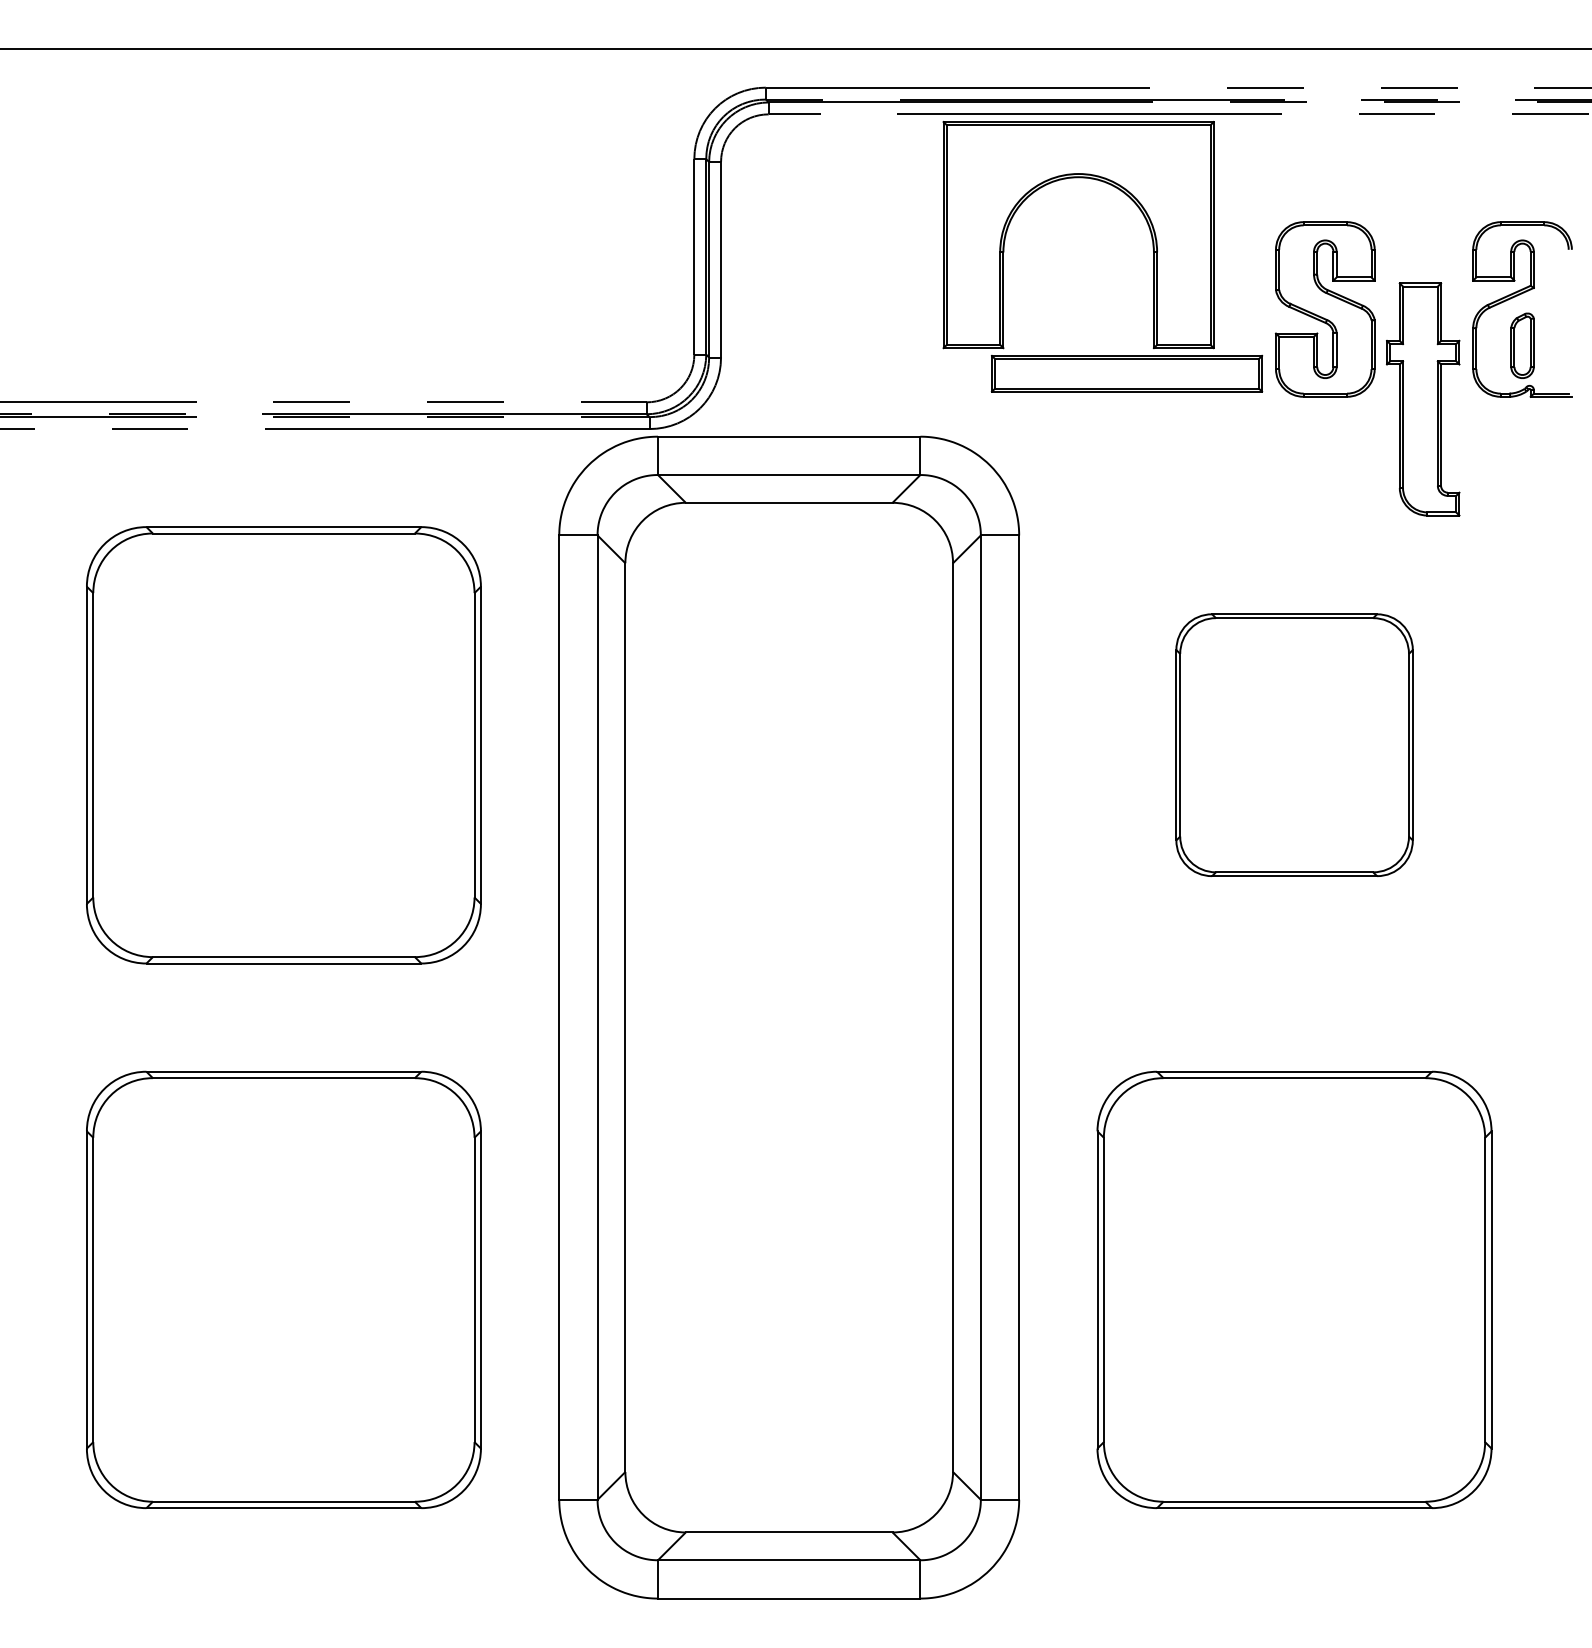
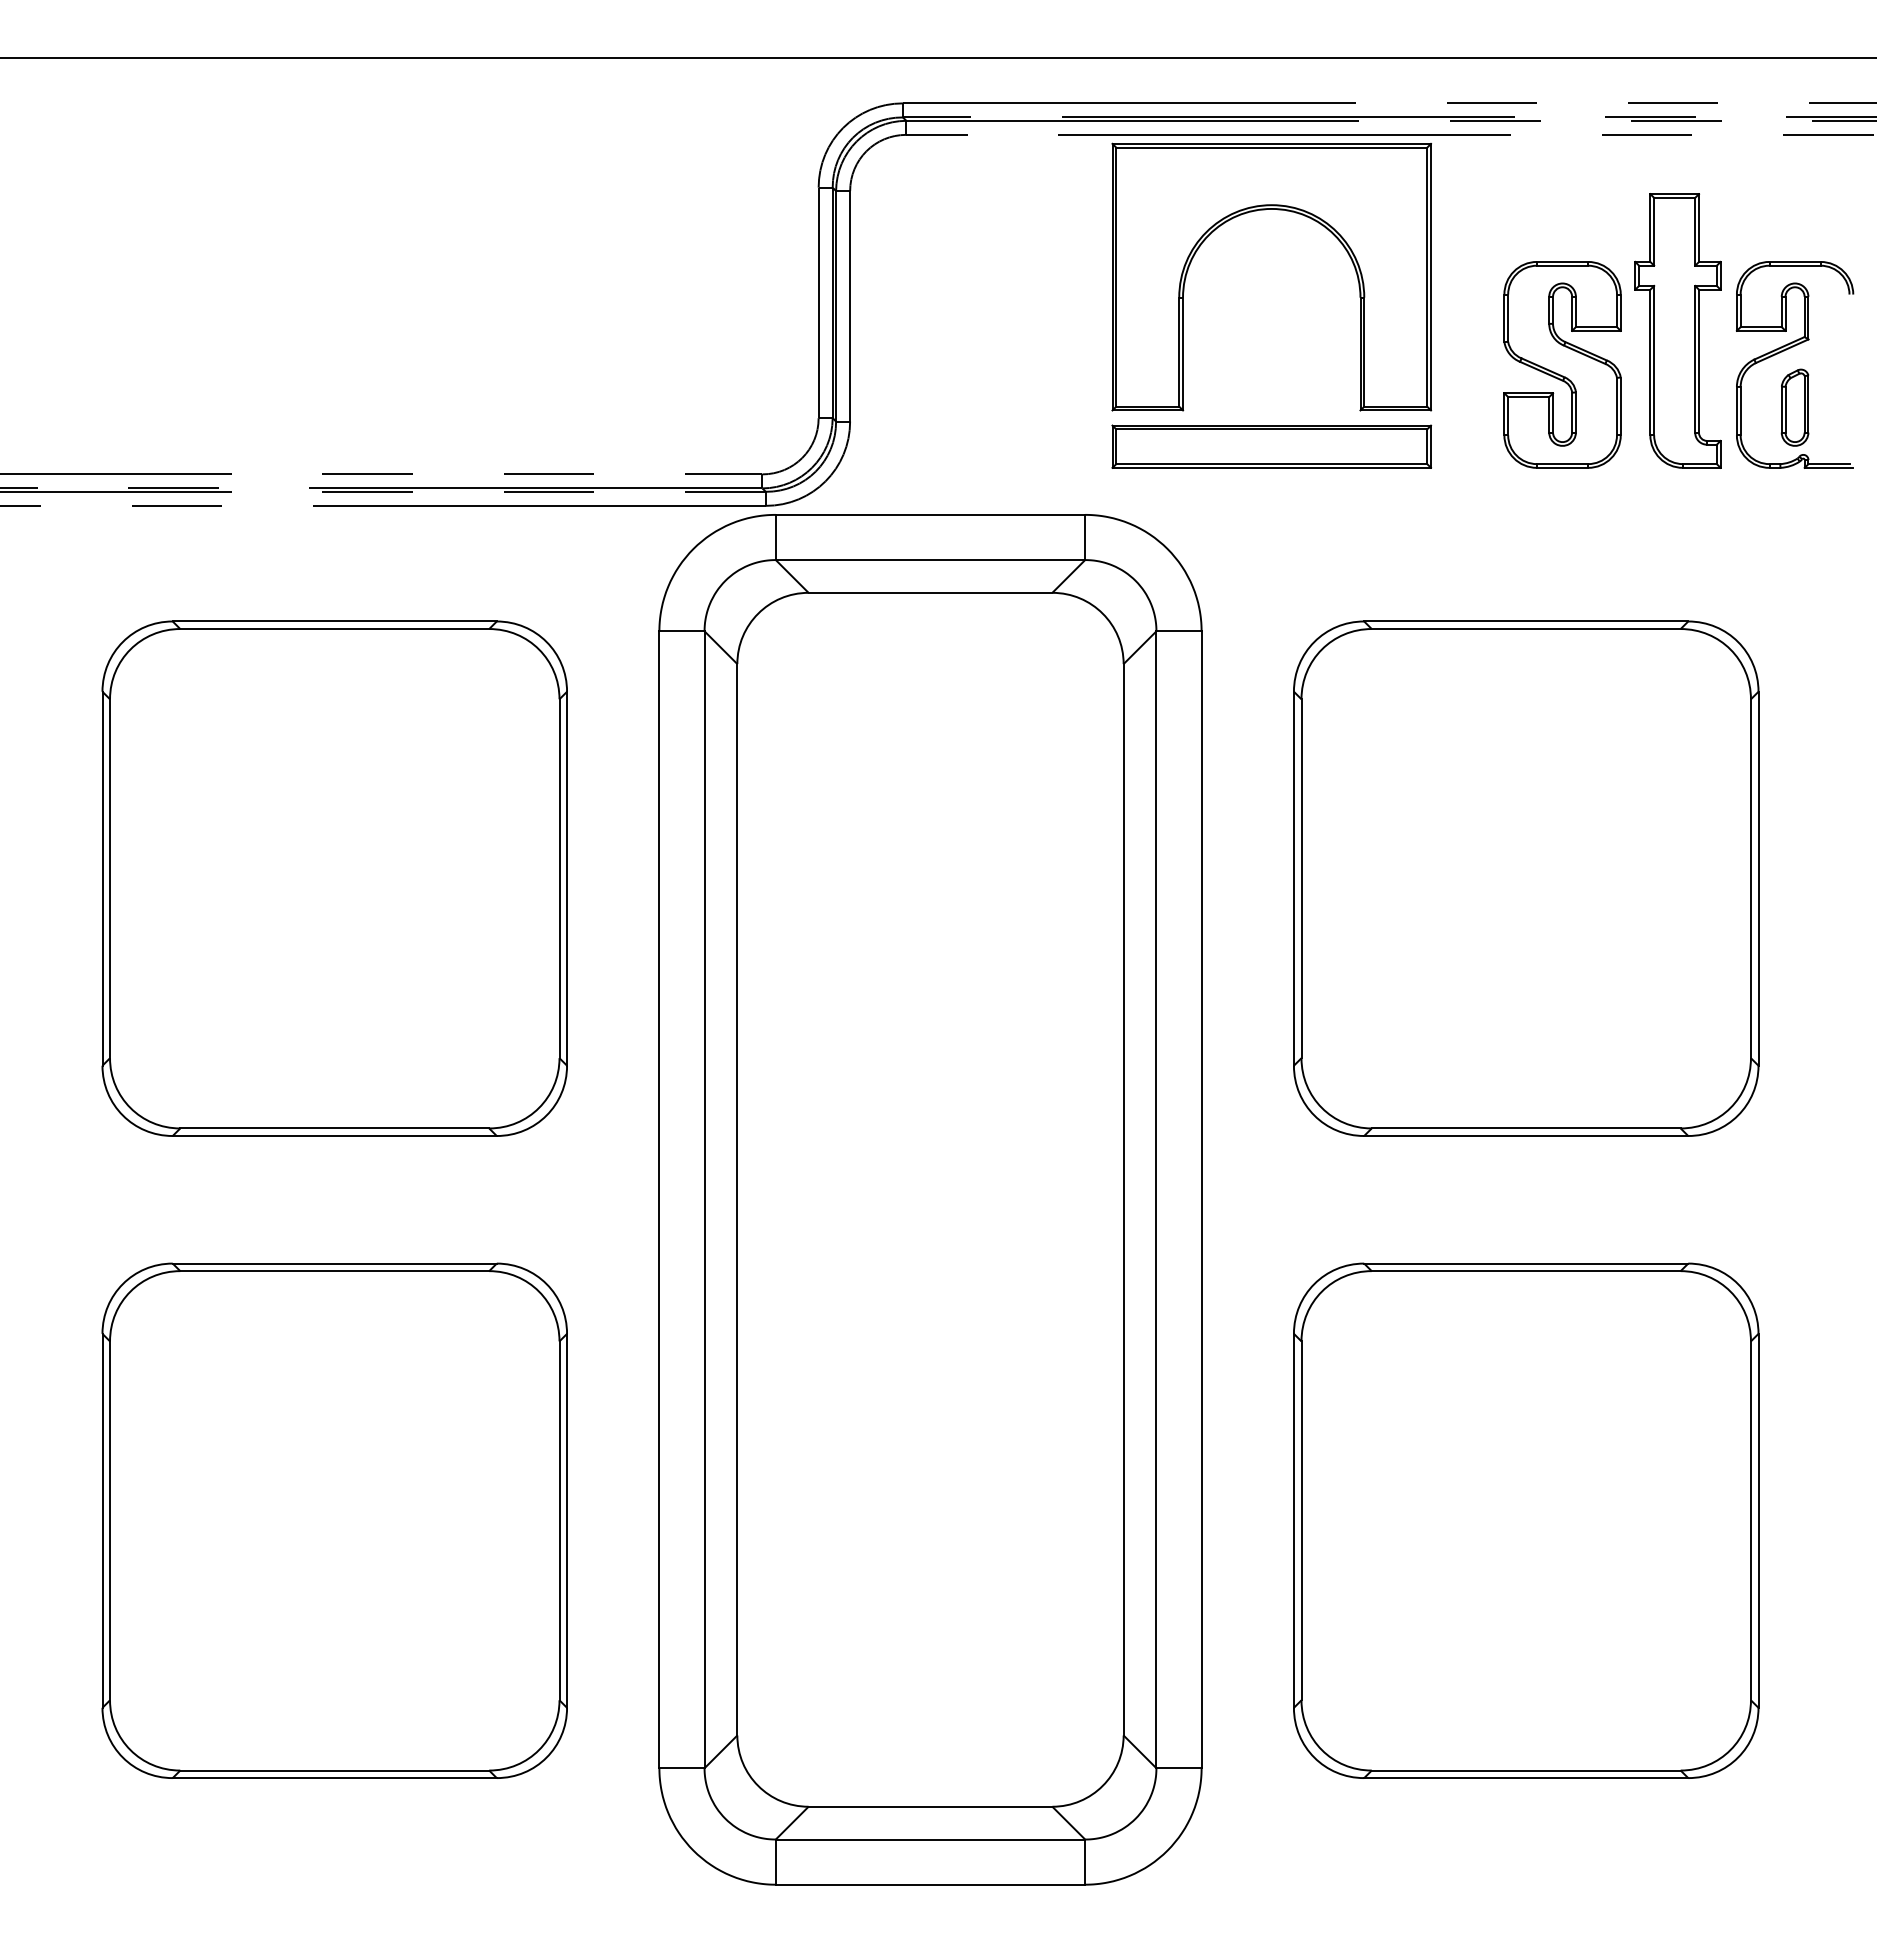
part: (1126, 373) -> (1271, 446), moved
part: (1422, 399) -> (1677, 330), moved
part: (1294, 745) -> (1526, 878), size x1.67

